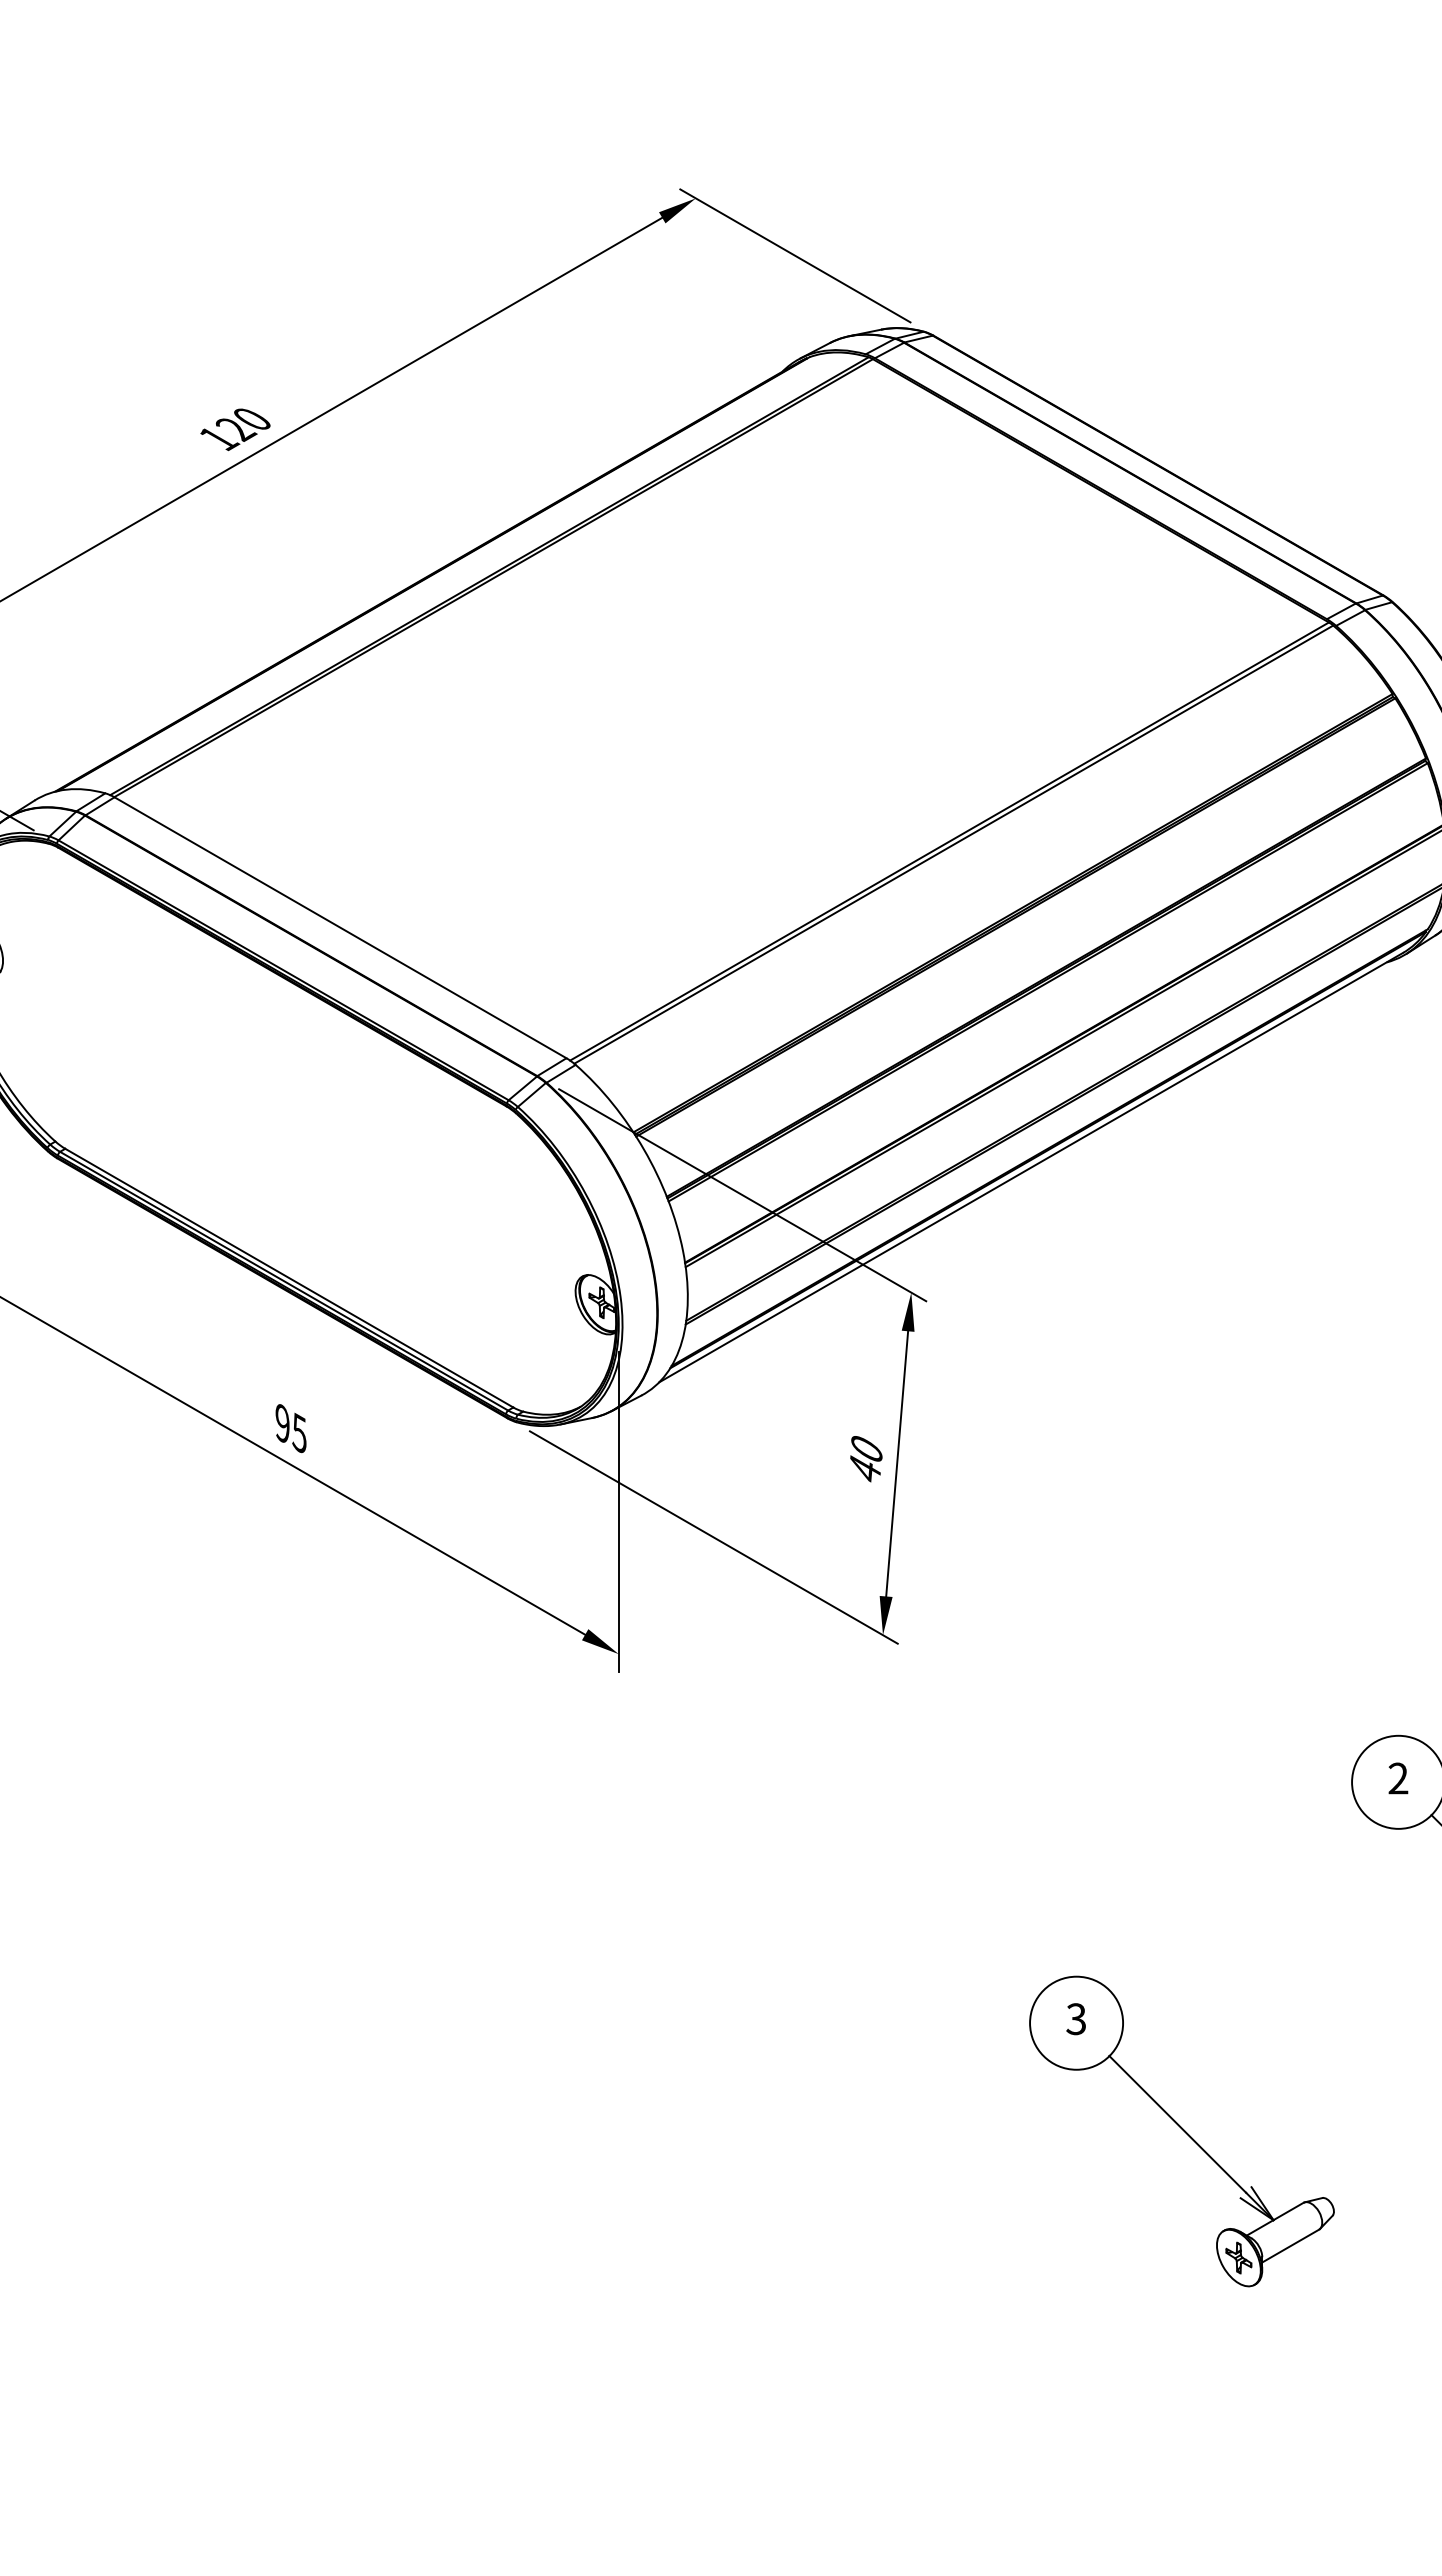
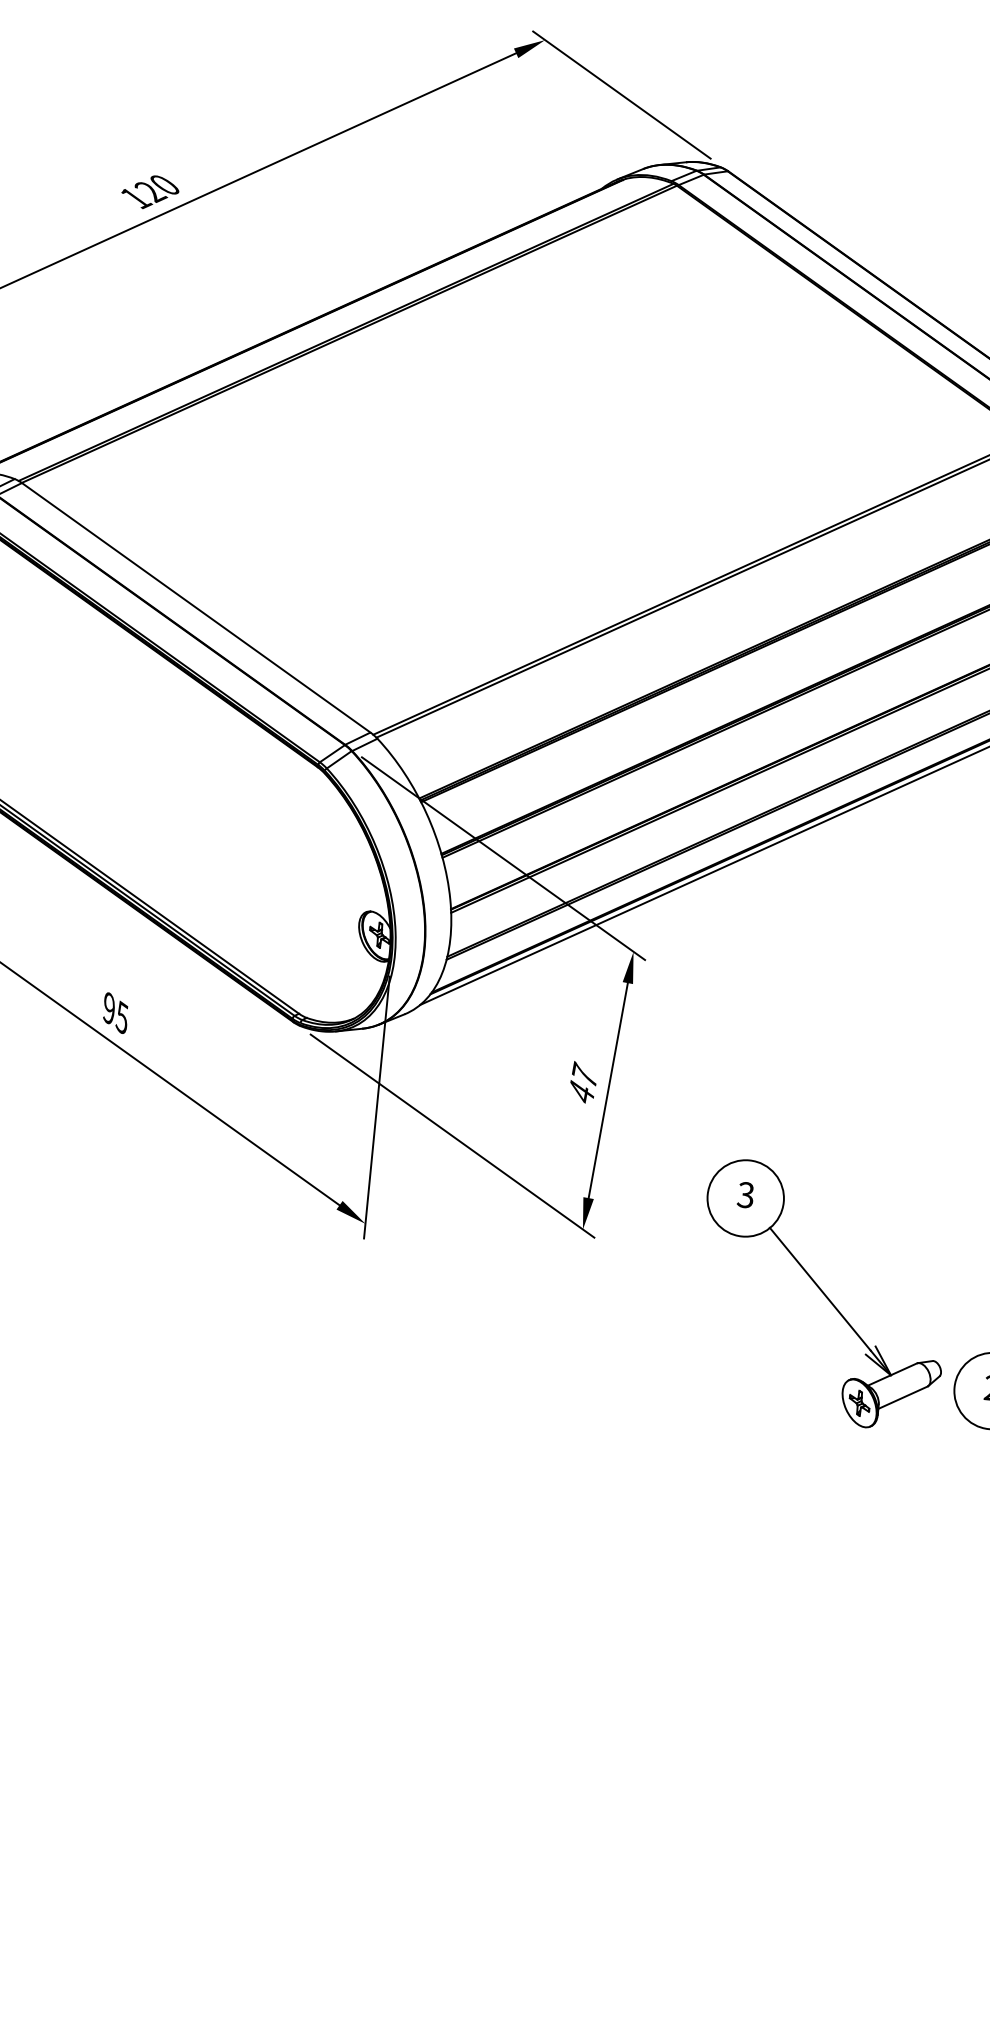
text: (866, 1446) -> (584, 1073), 40 -> 47
part: (1181, 2131) -> (822, 1295), moved

